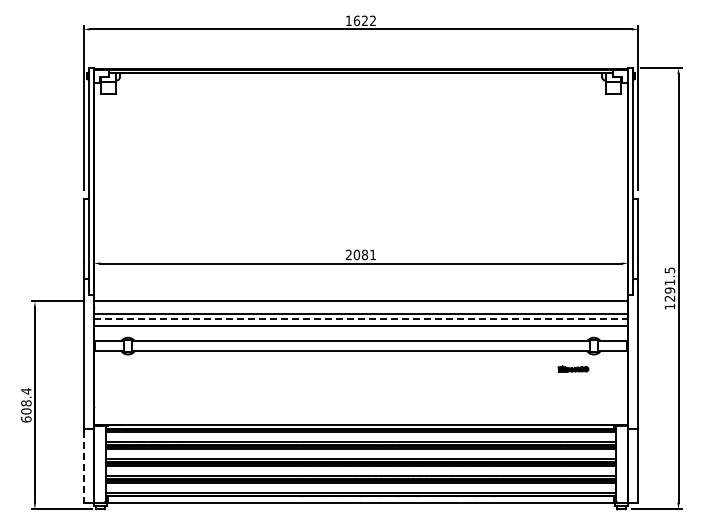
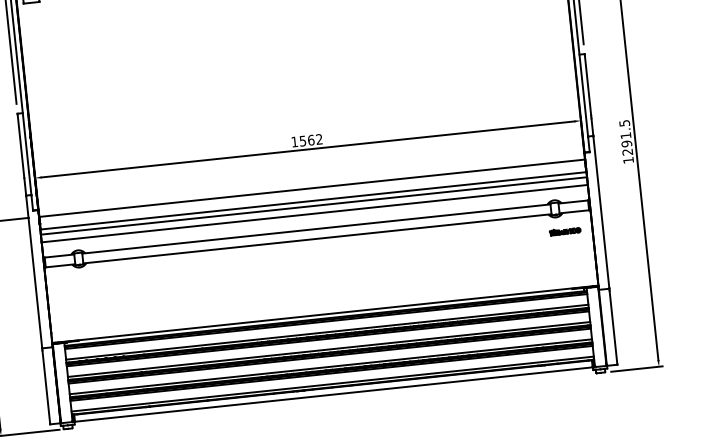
text: (360, 254) -> (306, 140), 2081 -> 1562
line: (361, 318) -> (314, 205), dashed -> solid
part: (573, 368) -> (565, 230), moved
line: (83, 467) -> (46, 387), dashed -> solid

